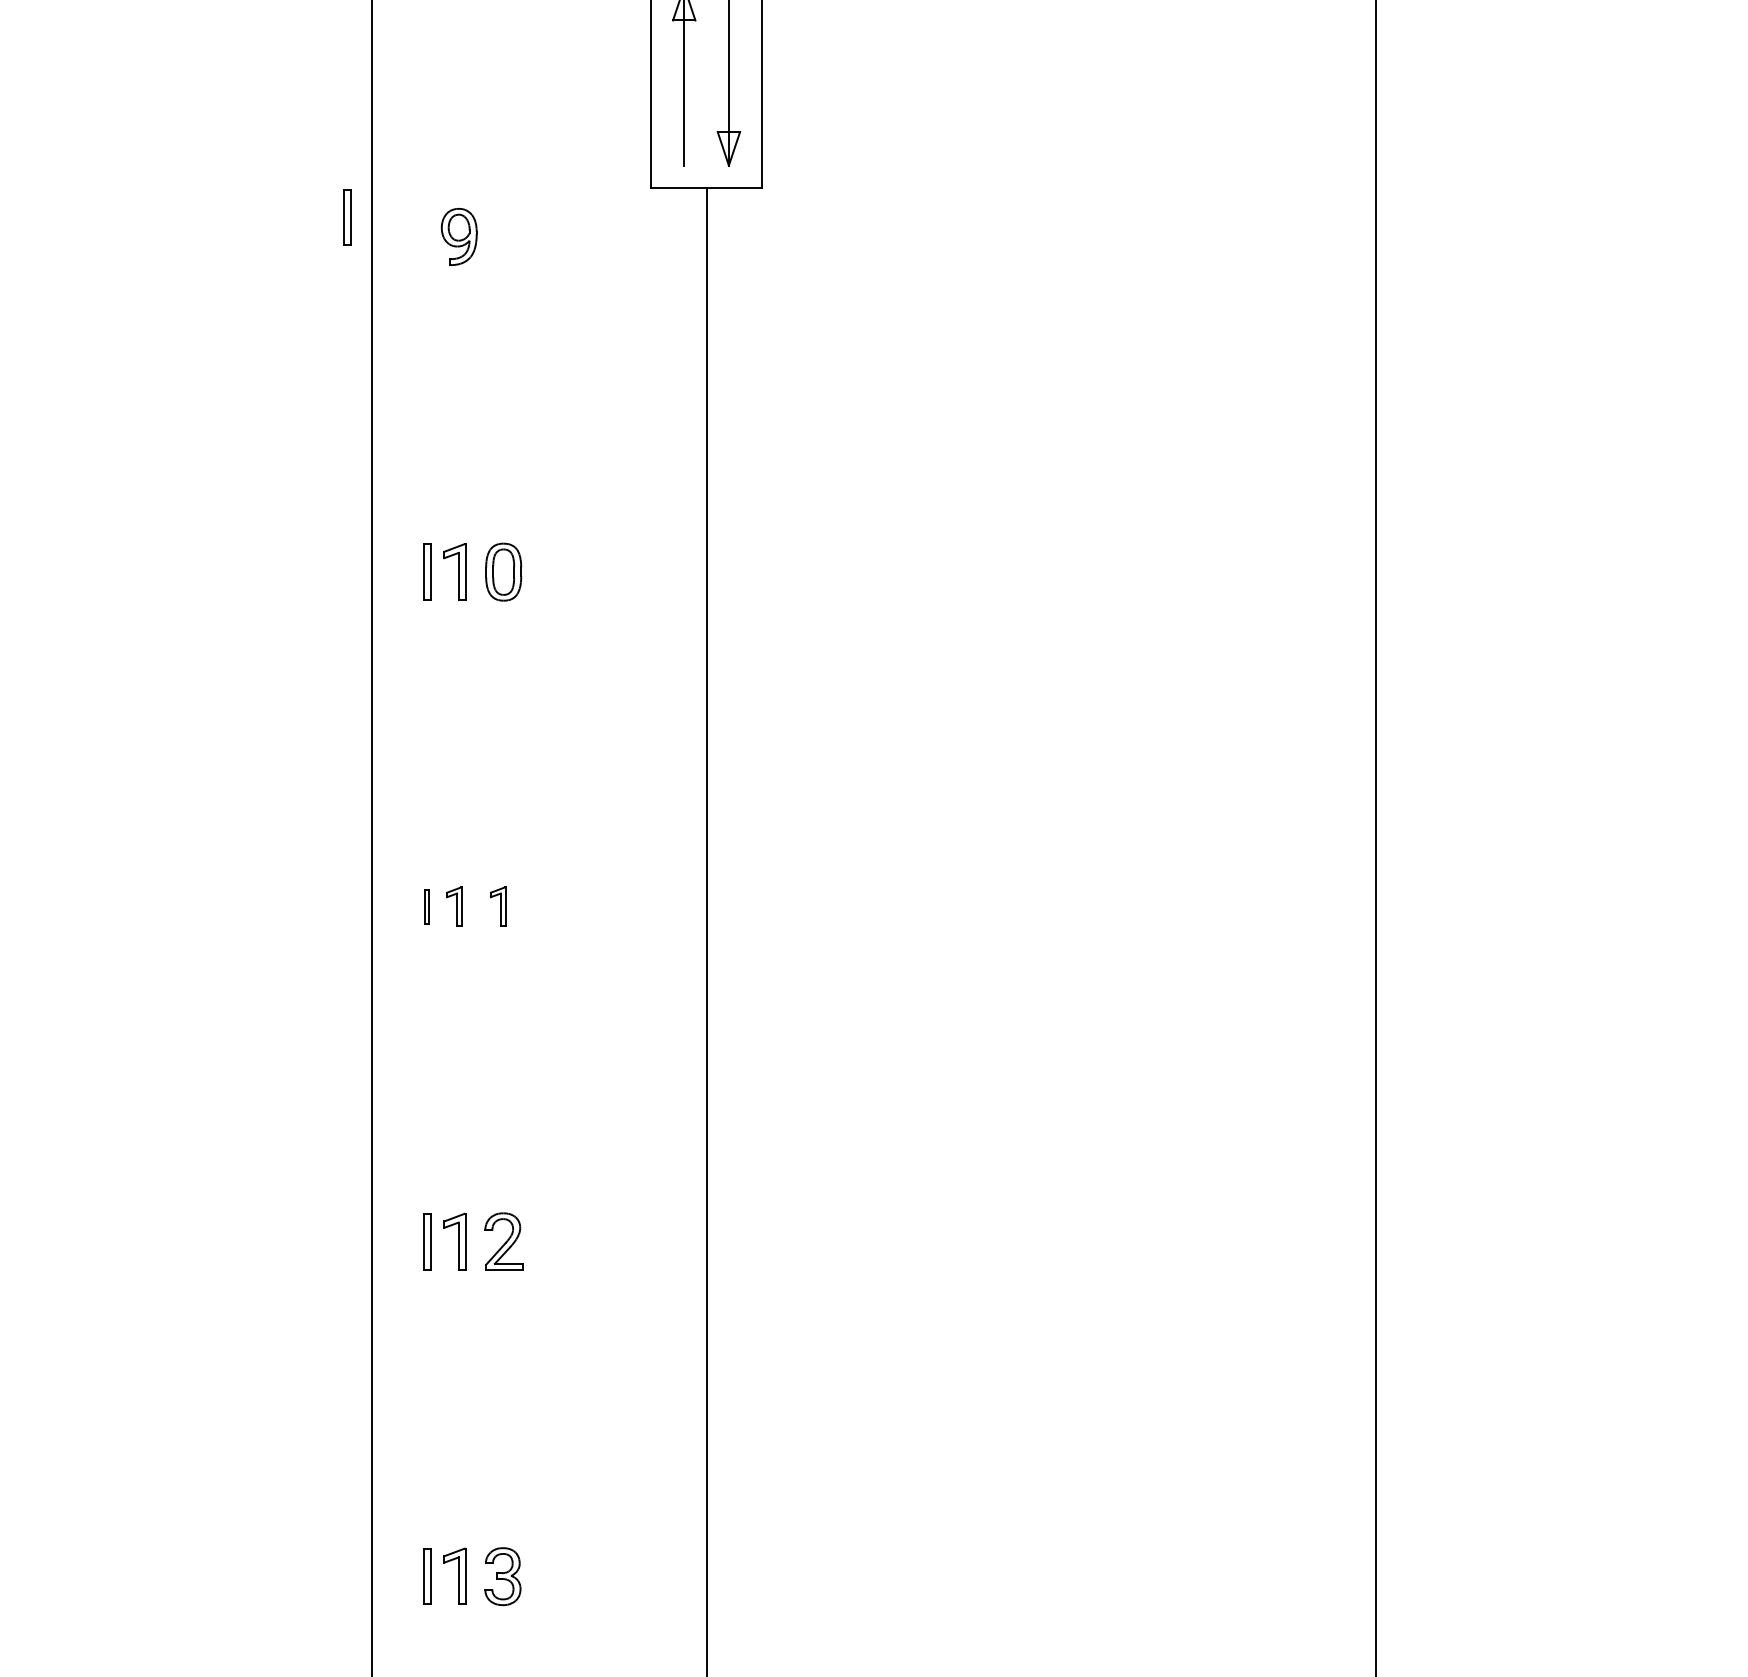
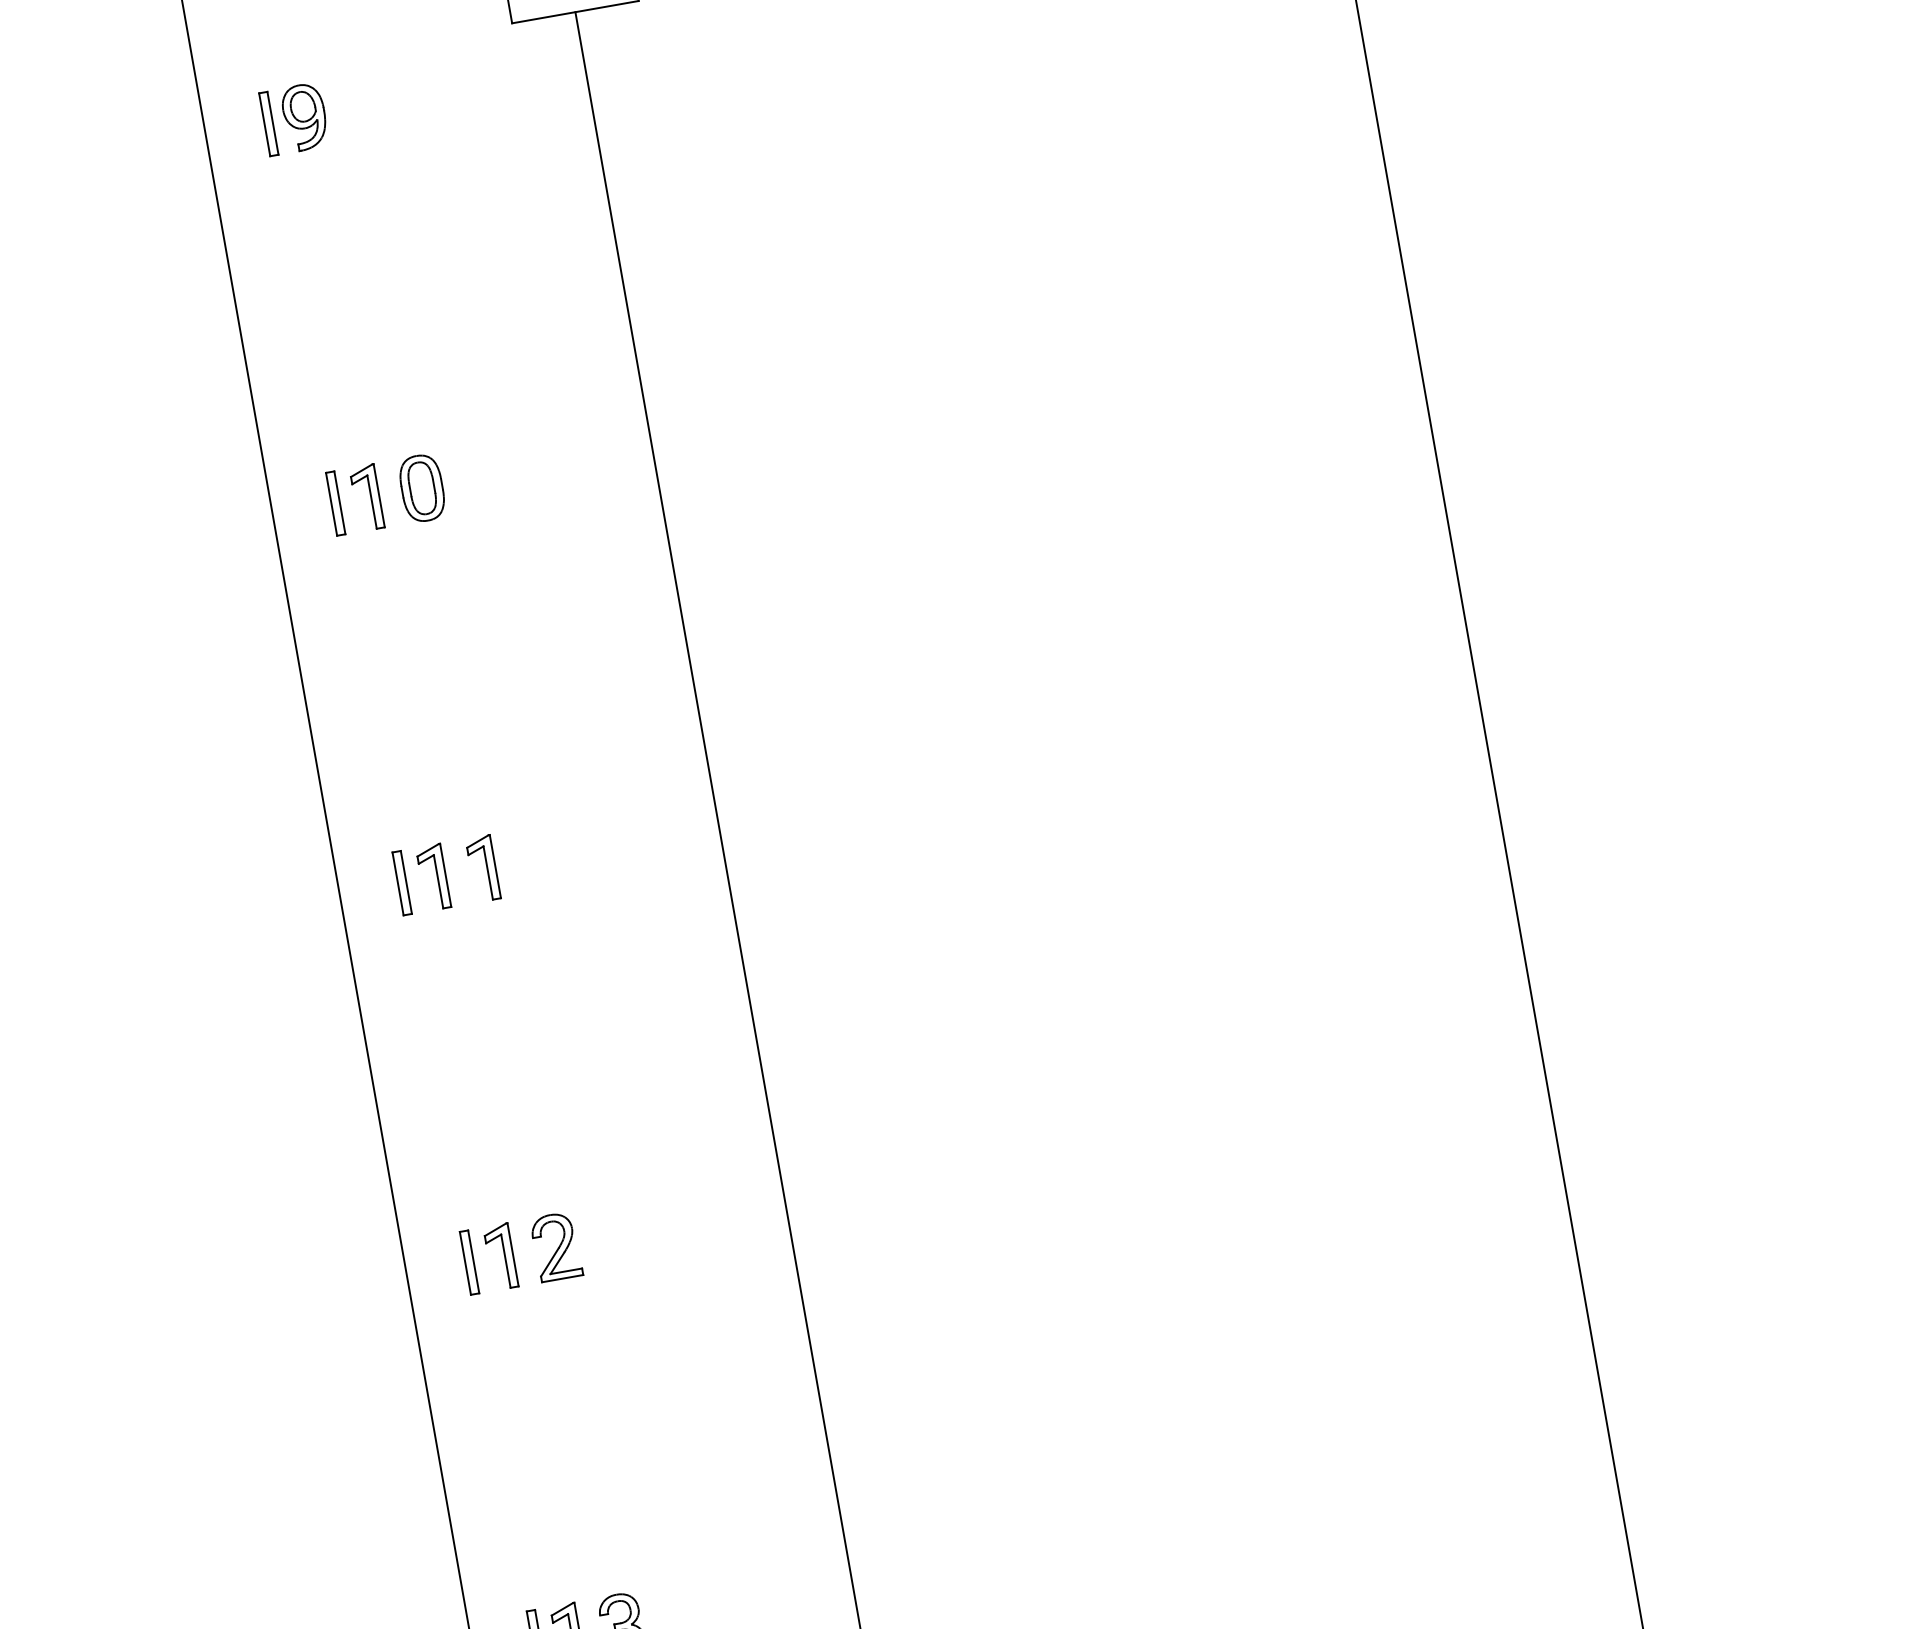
part: (347, 217) -> (268, 124), moved
part: (426, 906) -> (401, 882), size x1.67
part: (454, 906) -> (433, 877), size x1.43
part: (497, 906) -> (482, 868), size x1.43

